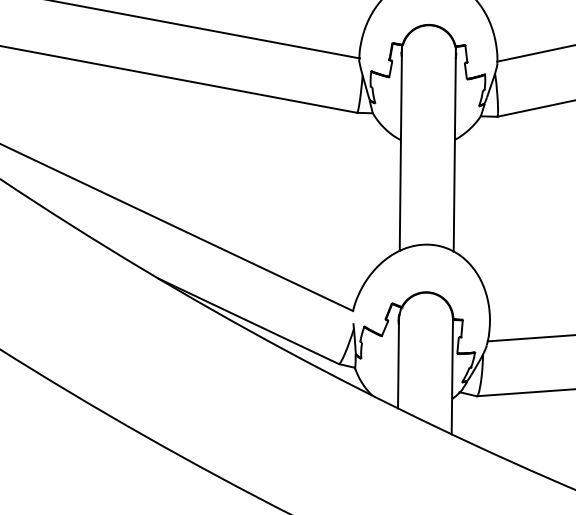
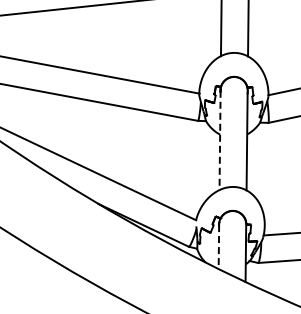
line: (401, 151) -> (220, 140), solid -> dashed
line: (397, 365) -> (218, 247), solid -> dashed

